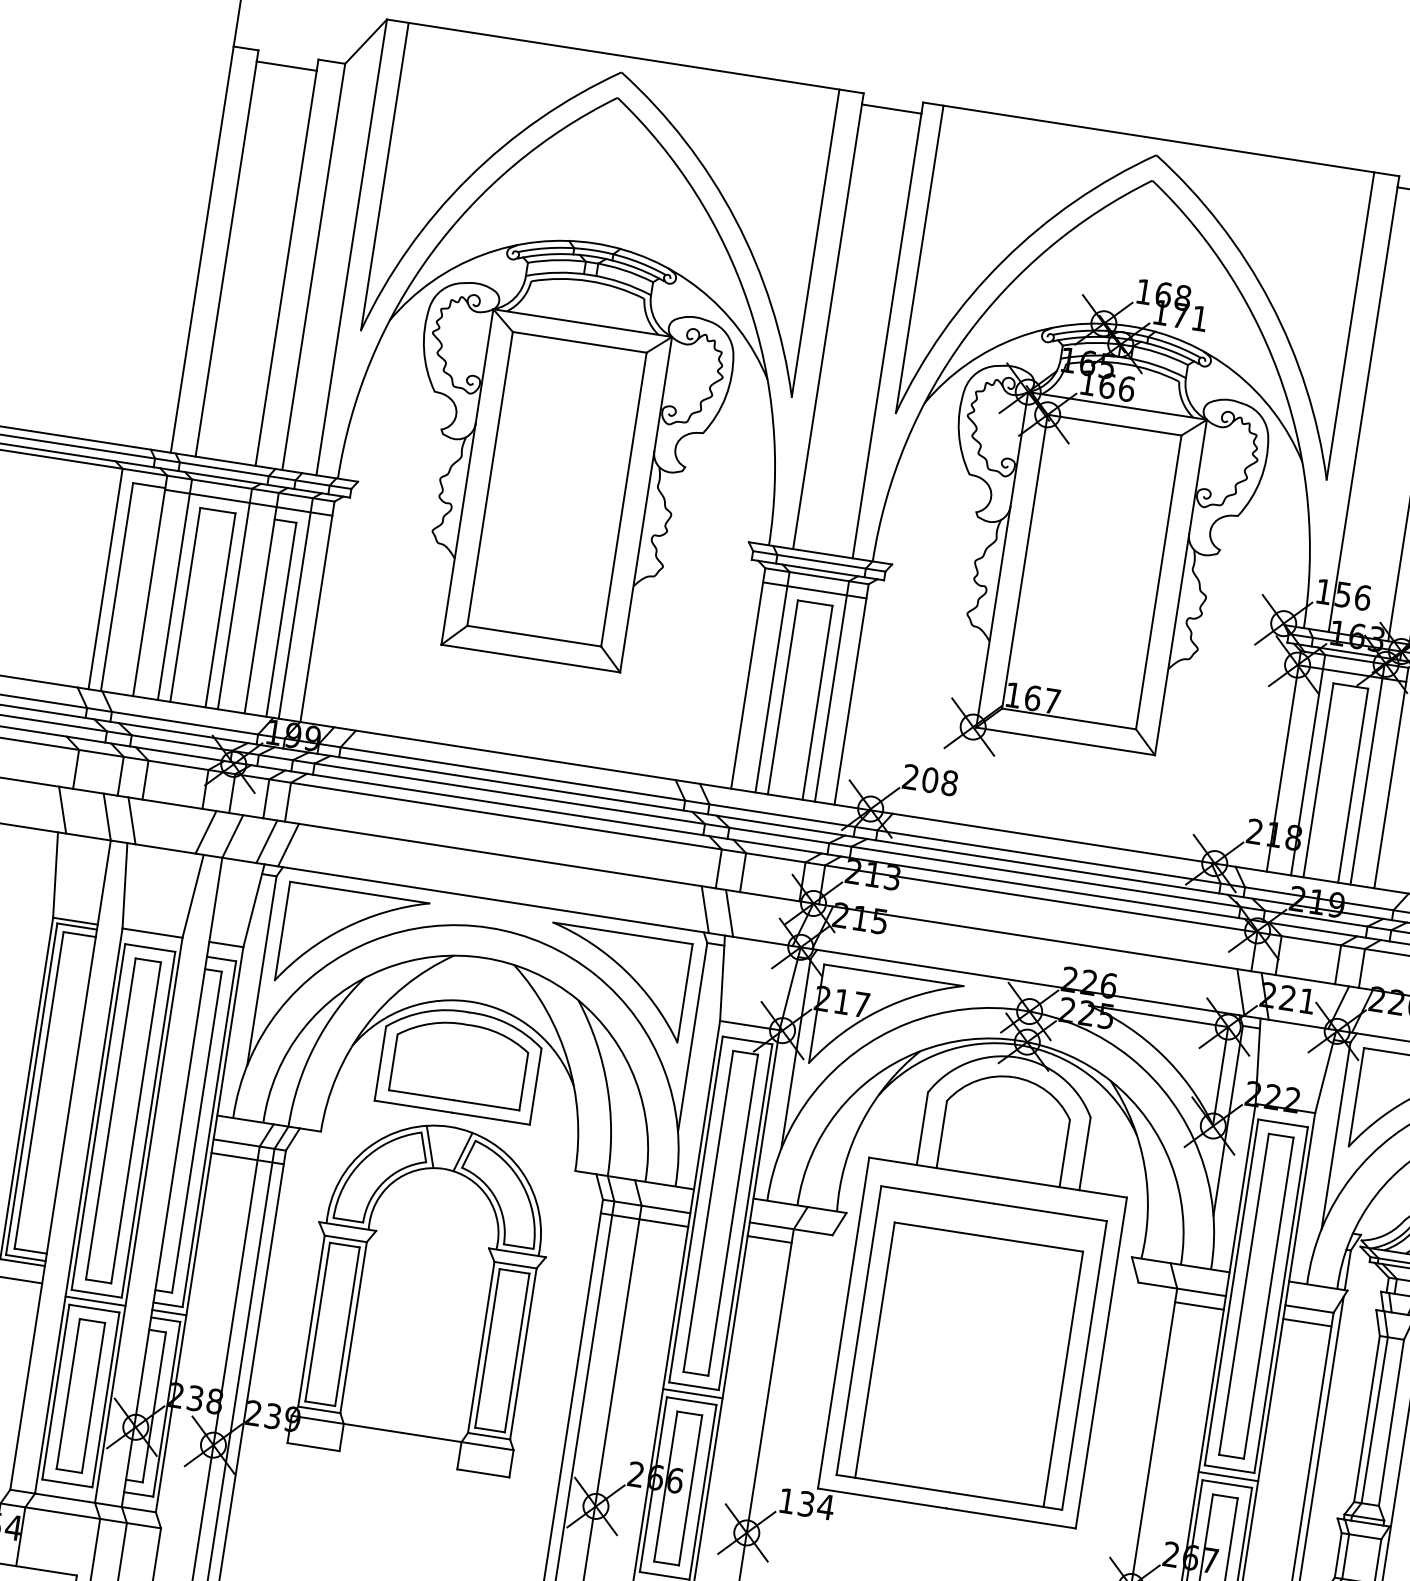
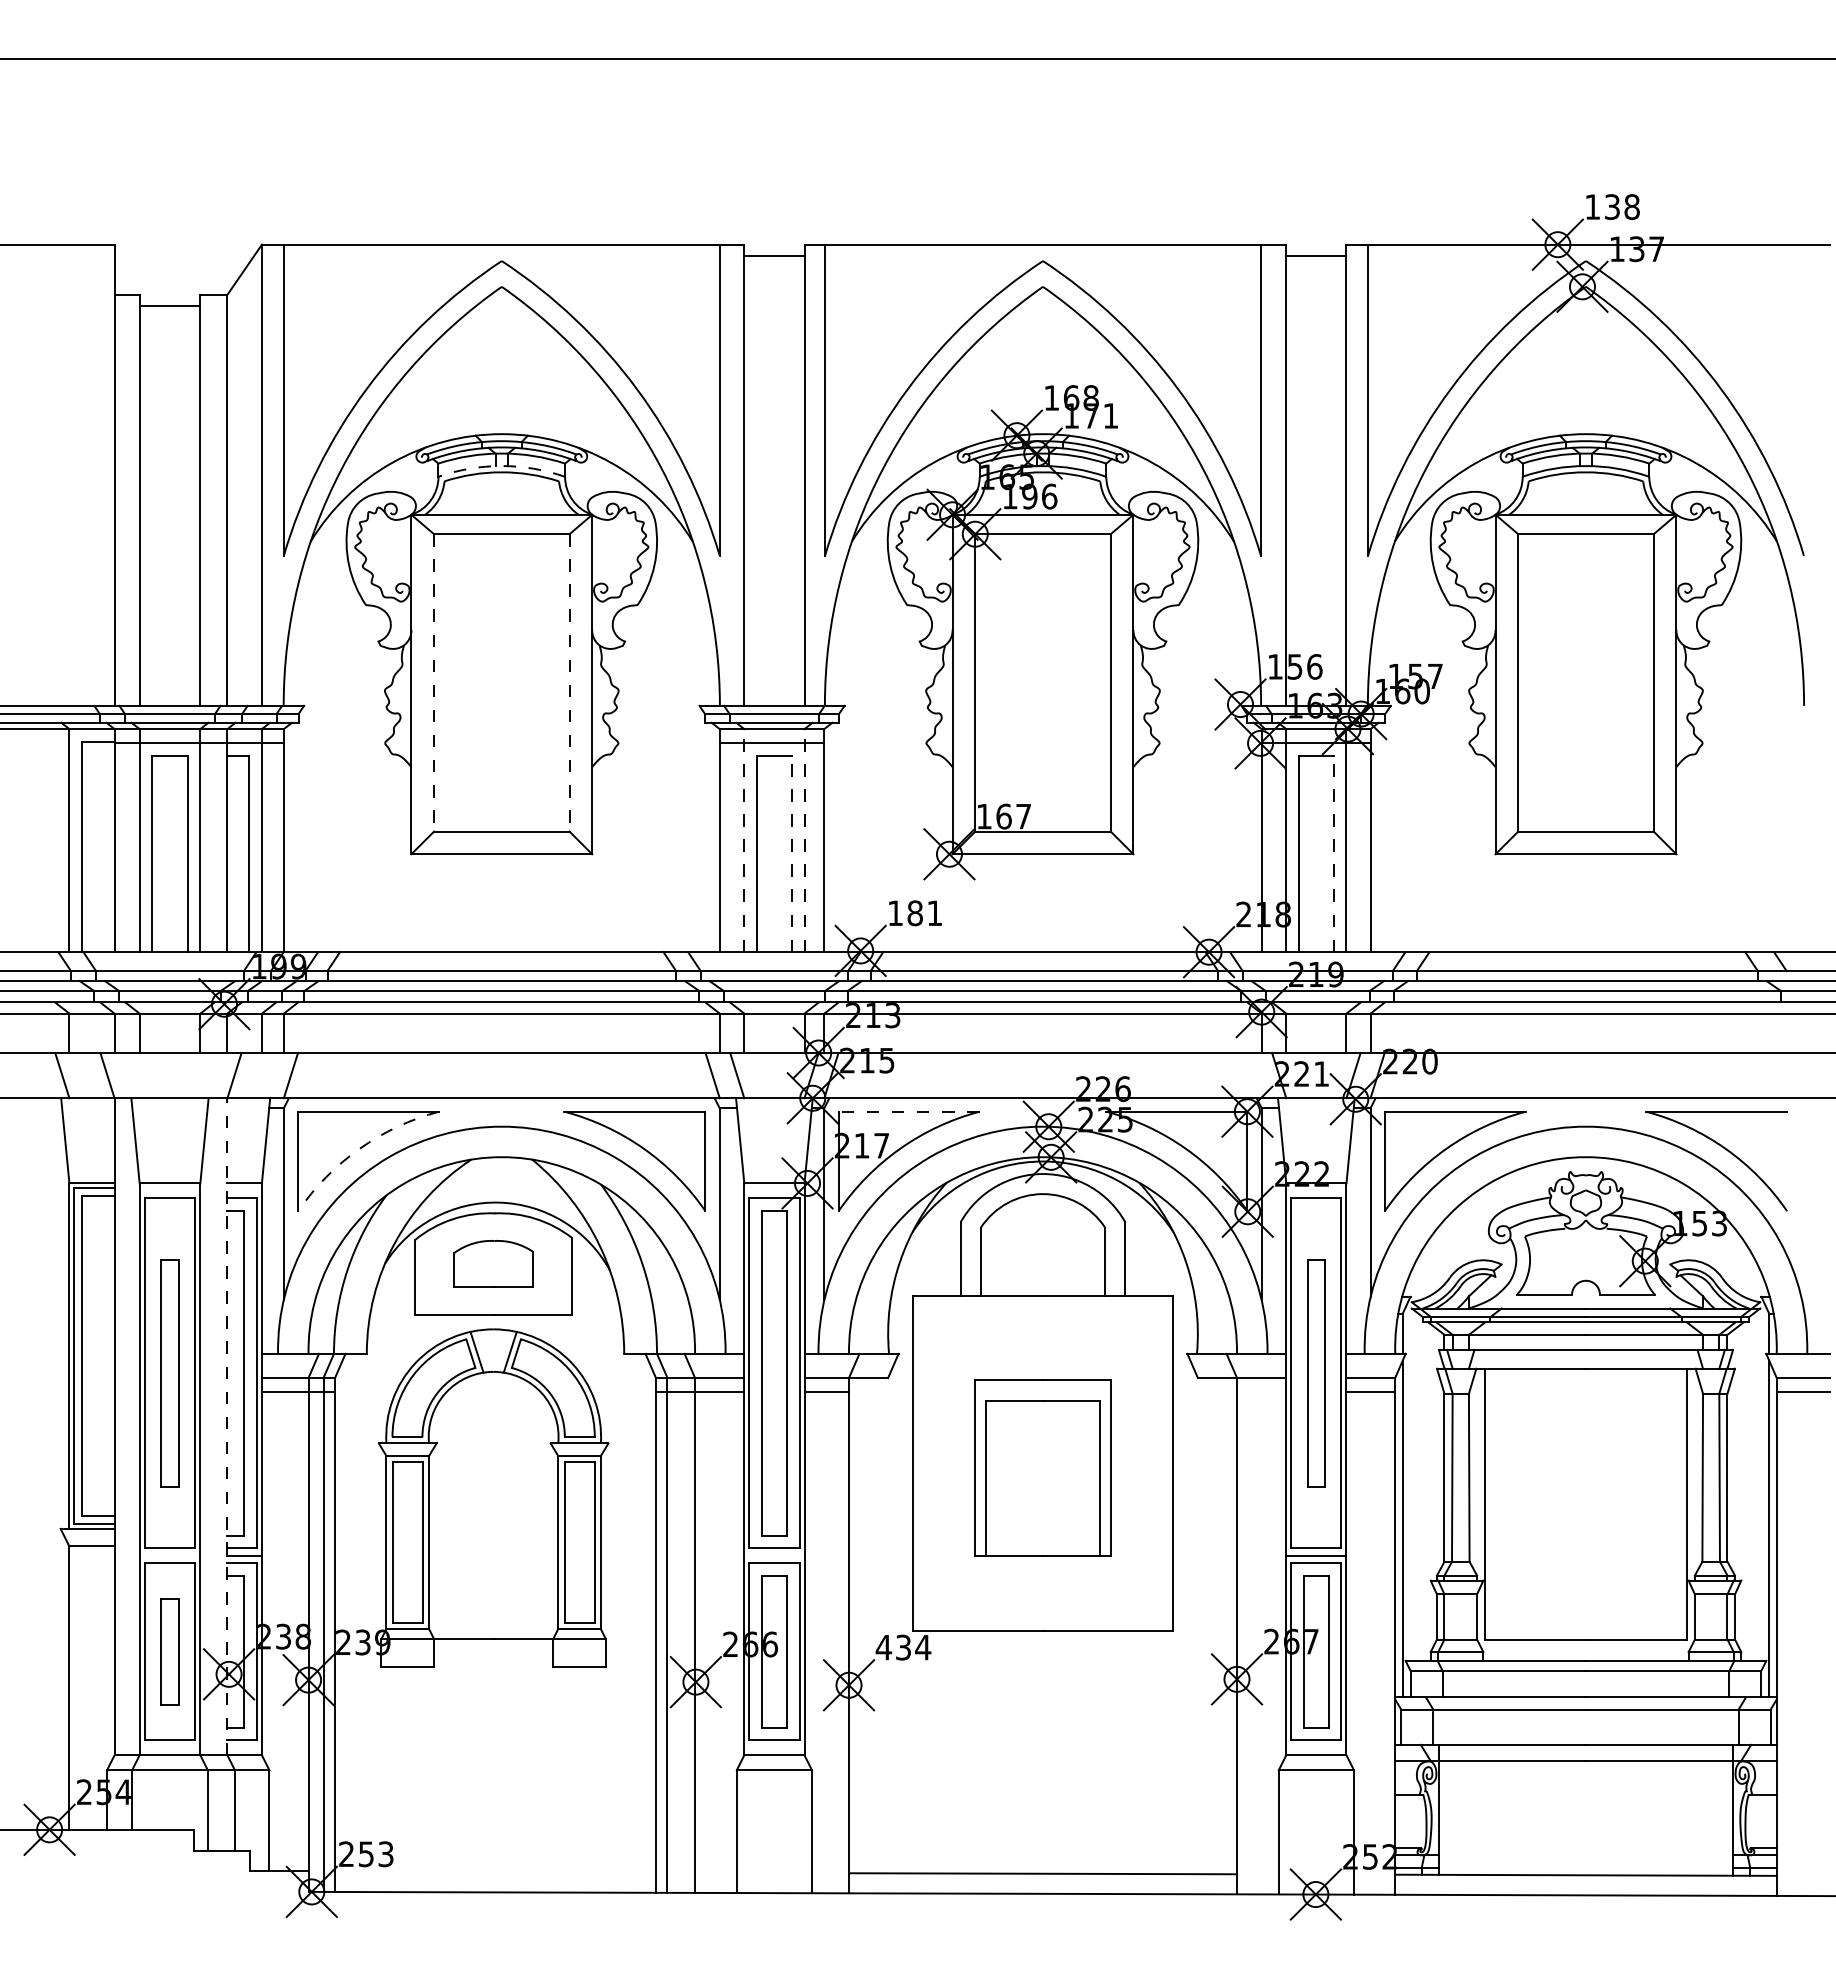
arc: (589, 275) -> (501, 466), solid -> dashed
text: (1107, 385) -> (1029, 496), 166 -> 196
line: (490, 478) -> (434, 682), solid -> dashed
line: (623, 499) -> (569, 682), solid -> dashed
line: (772, 682) -> (744, 840), solid -> dashed
line: (832, 691) -> (804, 840), solid -> dashed
line: (817, 702) -> (791, 853), solid -> dashed
text: (930, 780) -> (915, 913), 208 -> 181
line: (1352, 785) -> (1333, 853), solid -> dashed
line: (131, 820) -> (132, 1075), removed
line: (206, 832) -> (207, 1075), removed
line: (266, 841) -> (268, 1075), removed
arc: (345, 927) -> (359, 1148), solid -> dashed
line: (894, 975) -> (909, 1111), solid -> dashed
line: (1240, 992) -> (1254, 1075), removed
part: (459, 1061) -> (493, 1263), size x0.6
part: (122, 1120) -> (169, 1373), size x0.7
line: (172, 1182) -> (227, 1426), solid -> dashed
part: (1256, 1296) -> (1316, 1373), size x0.7
line: (95, 1300) -> (169, 1555), removed
line: (1199, 1305) -> (1261, 1391), removed
part: (971, 1347) -> (1042, 1467), size x0.6
line: (692, 1393) -> (774, 1555), removed
part: (80, 1395) -> (169, 1651), size x0.7
text: (786, 1500) -> (883, 1647), 134 -> 434

